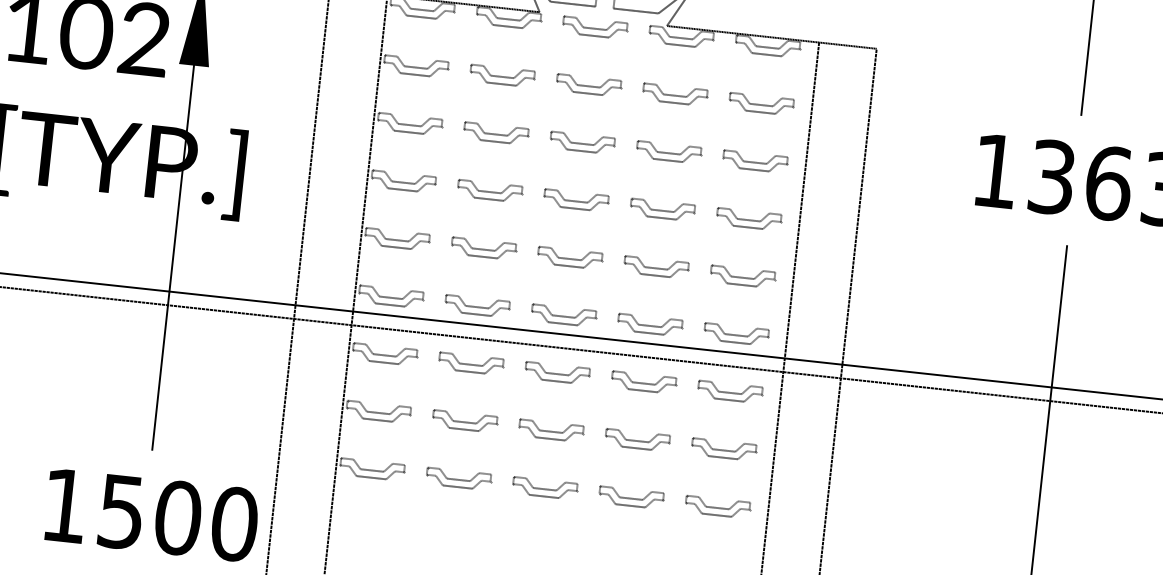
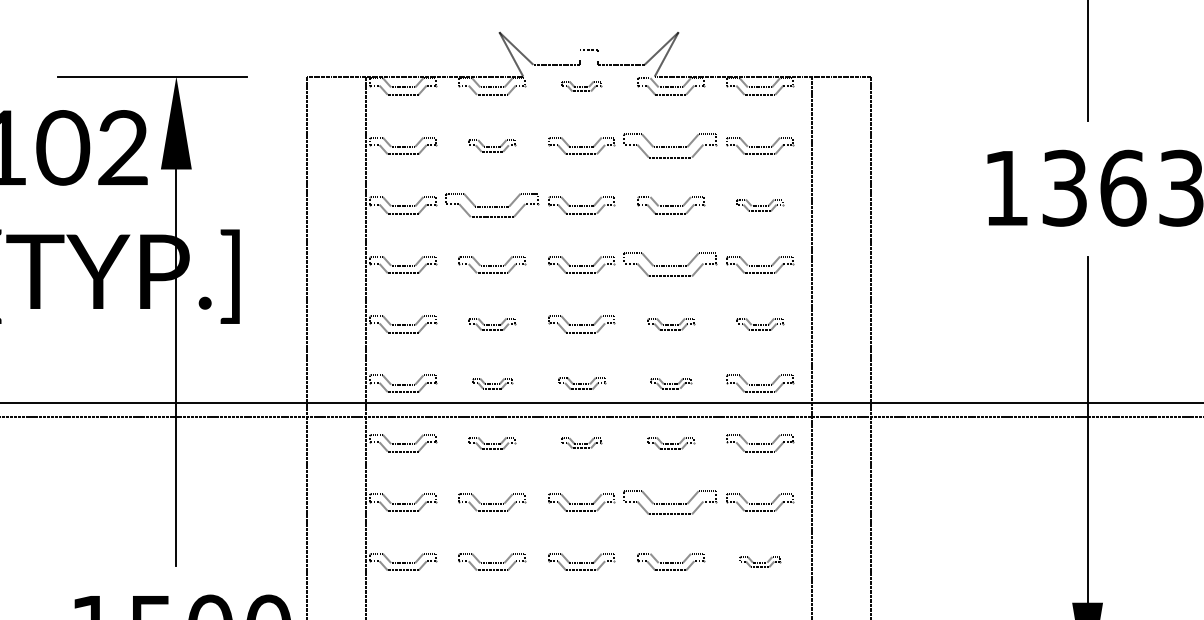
part: (594, 27) -> (581, 86), size x0.6
part: (502, 75) -> (492, 145), size x0.7
part: (675, 94) -> (671, 145), size x1.4
part: (496, 133) -> (492, 205), size x1.4
part: (755, 161) -> (760, 205), size x0.7
part: (663, 209) -> (671, 264), size x1.4
part: (483, 248) -> (492, 324), size x0.7
part: (657, 267) -> (671, 324), size x0.7
part: (743, 277) -> (760, 324), size x0.7
part: (477, 306) -> (492, 383), size x0.6
part: (563, 315) -> (581, 383), size x0.7
part: (650, 324) -> (671, 383), size x0.6
part: (471, 364) -> (492, 443), size x0.7
part: (557, 373) -> (581, 443), size x0.6
part: (644, 383) -> (671, 443), size x0.7
part: (638, 440) -> (671, 502), size x1.4
part: (718, 506) -> (760, 561), size x0.6

